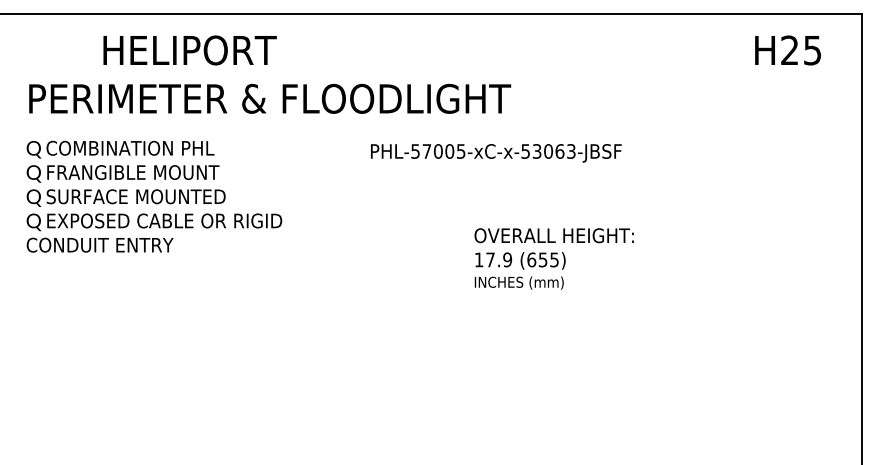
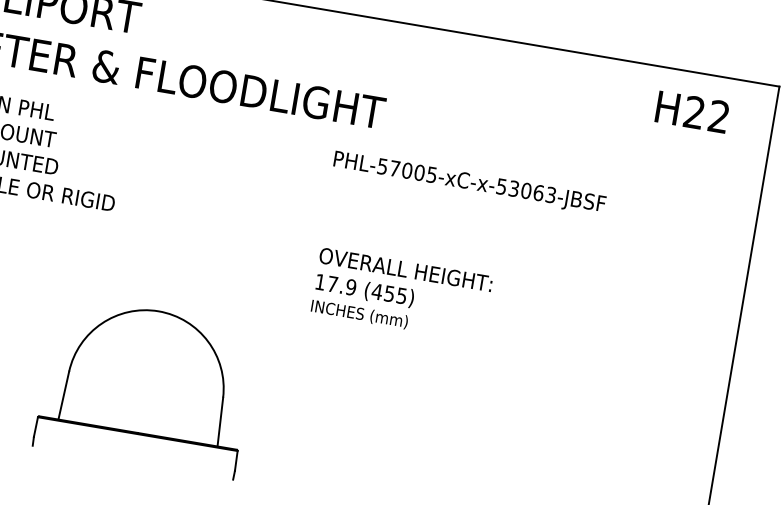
text: (812, 50) -> (718, 116), H25 -> H22
text: (496, 153) -> (469, 183), moved
text: (531, 259) -> (377, 291), (655) -> (455)
part: (337, 380) -> (145, 386), added

